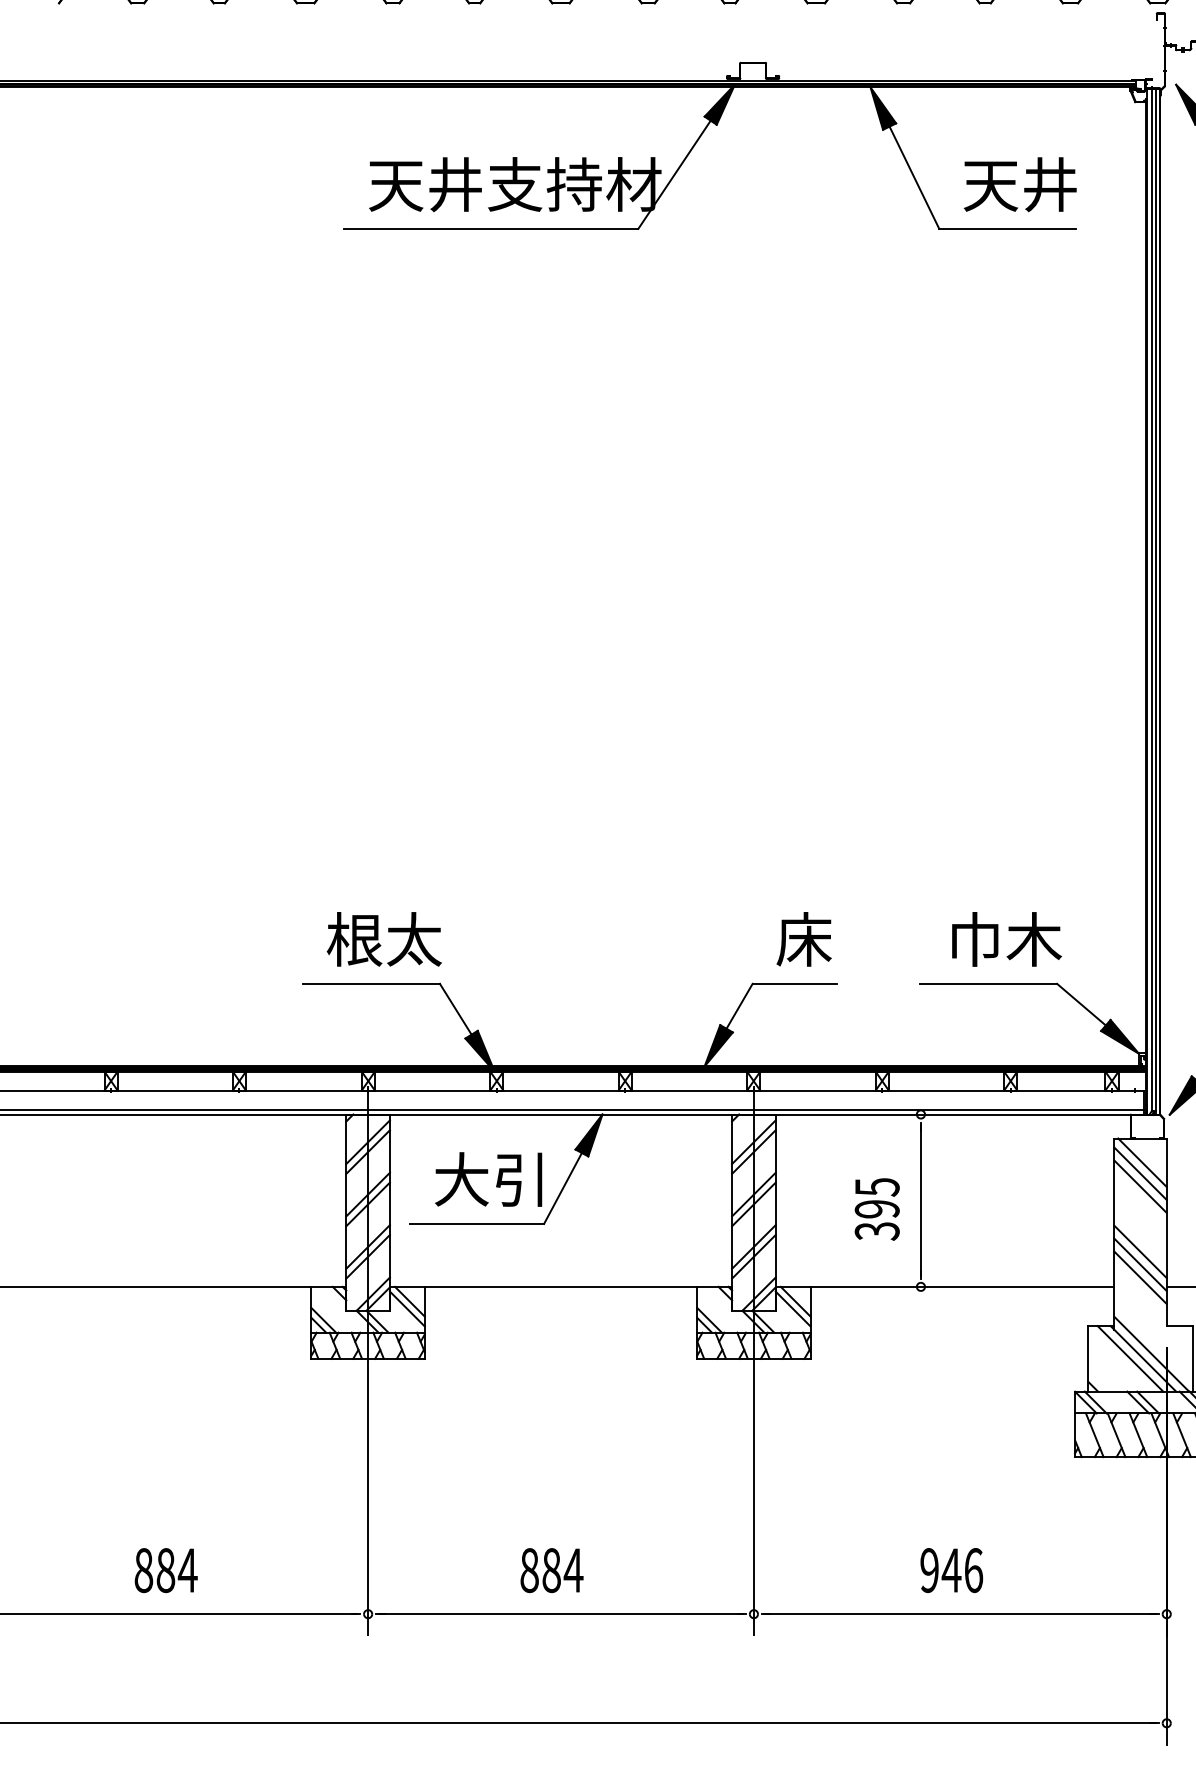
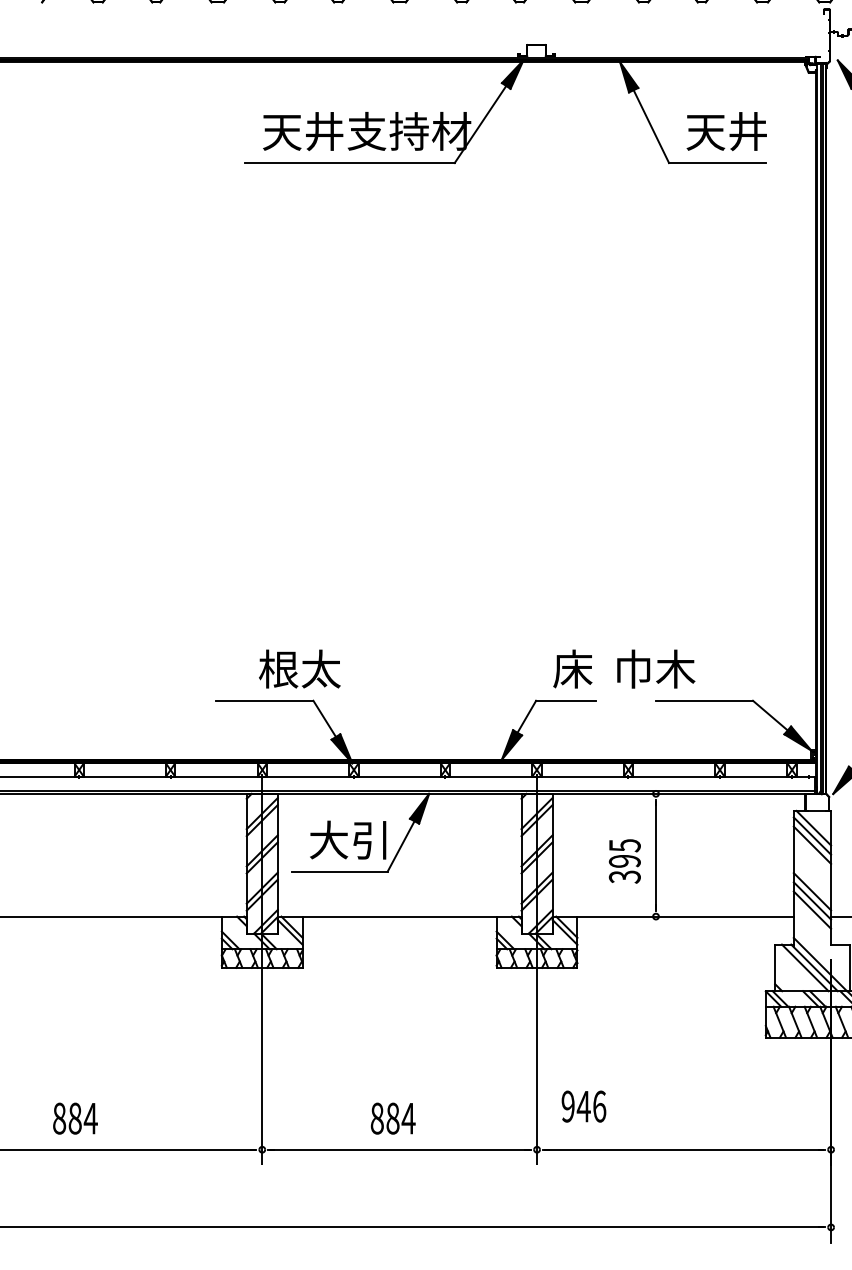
text: (383, 938) -> (299, 668), moved
text: (1007, 938) -> (656, 668), moved
text: (166, 1570) -> (75, 1118), moved
text: (951, 1570) -> (583, 1106), moved

